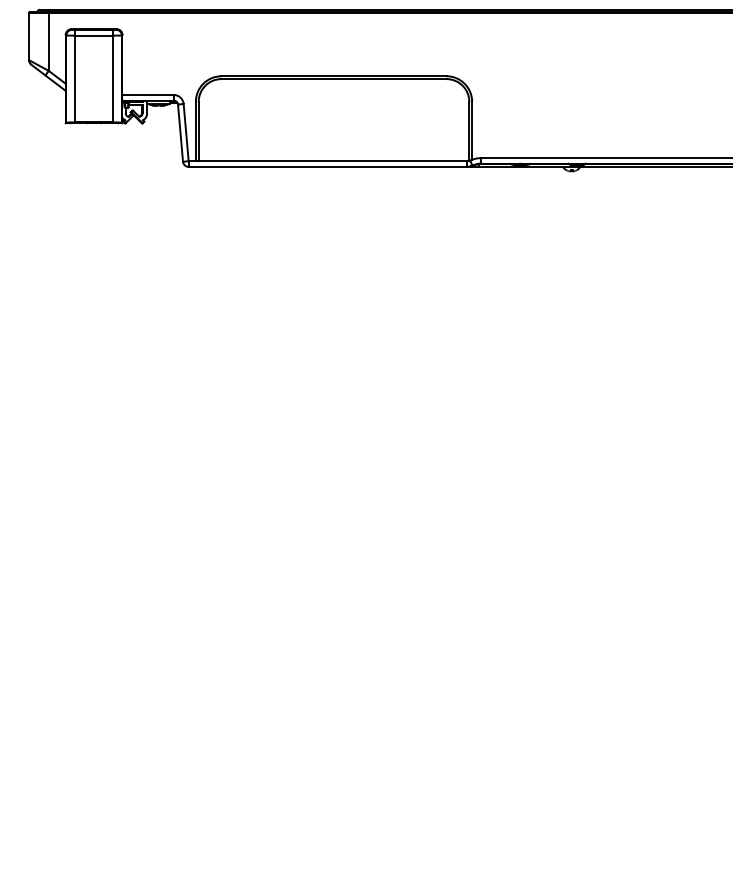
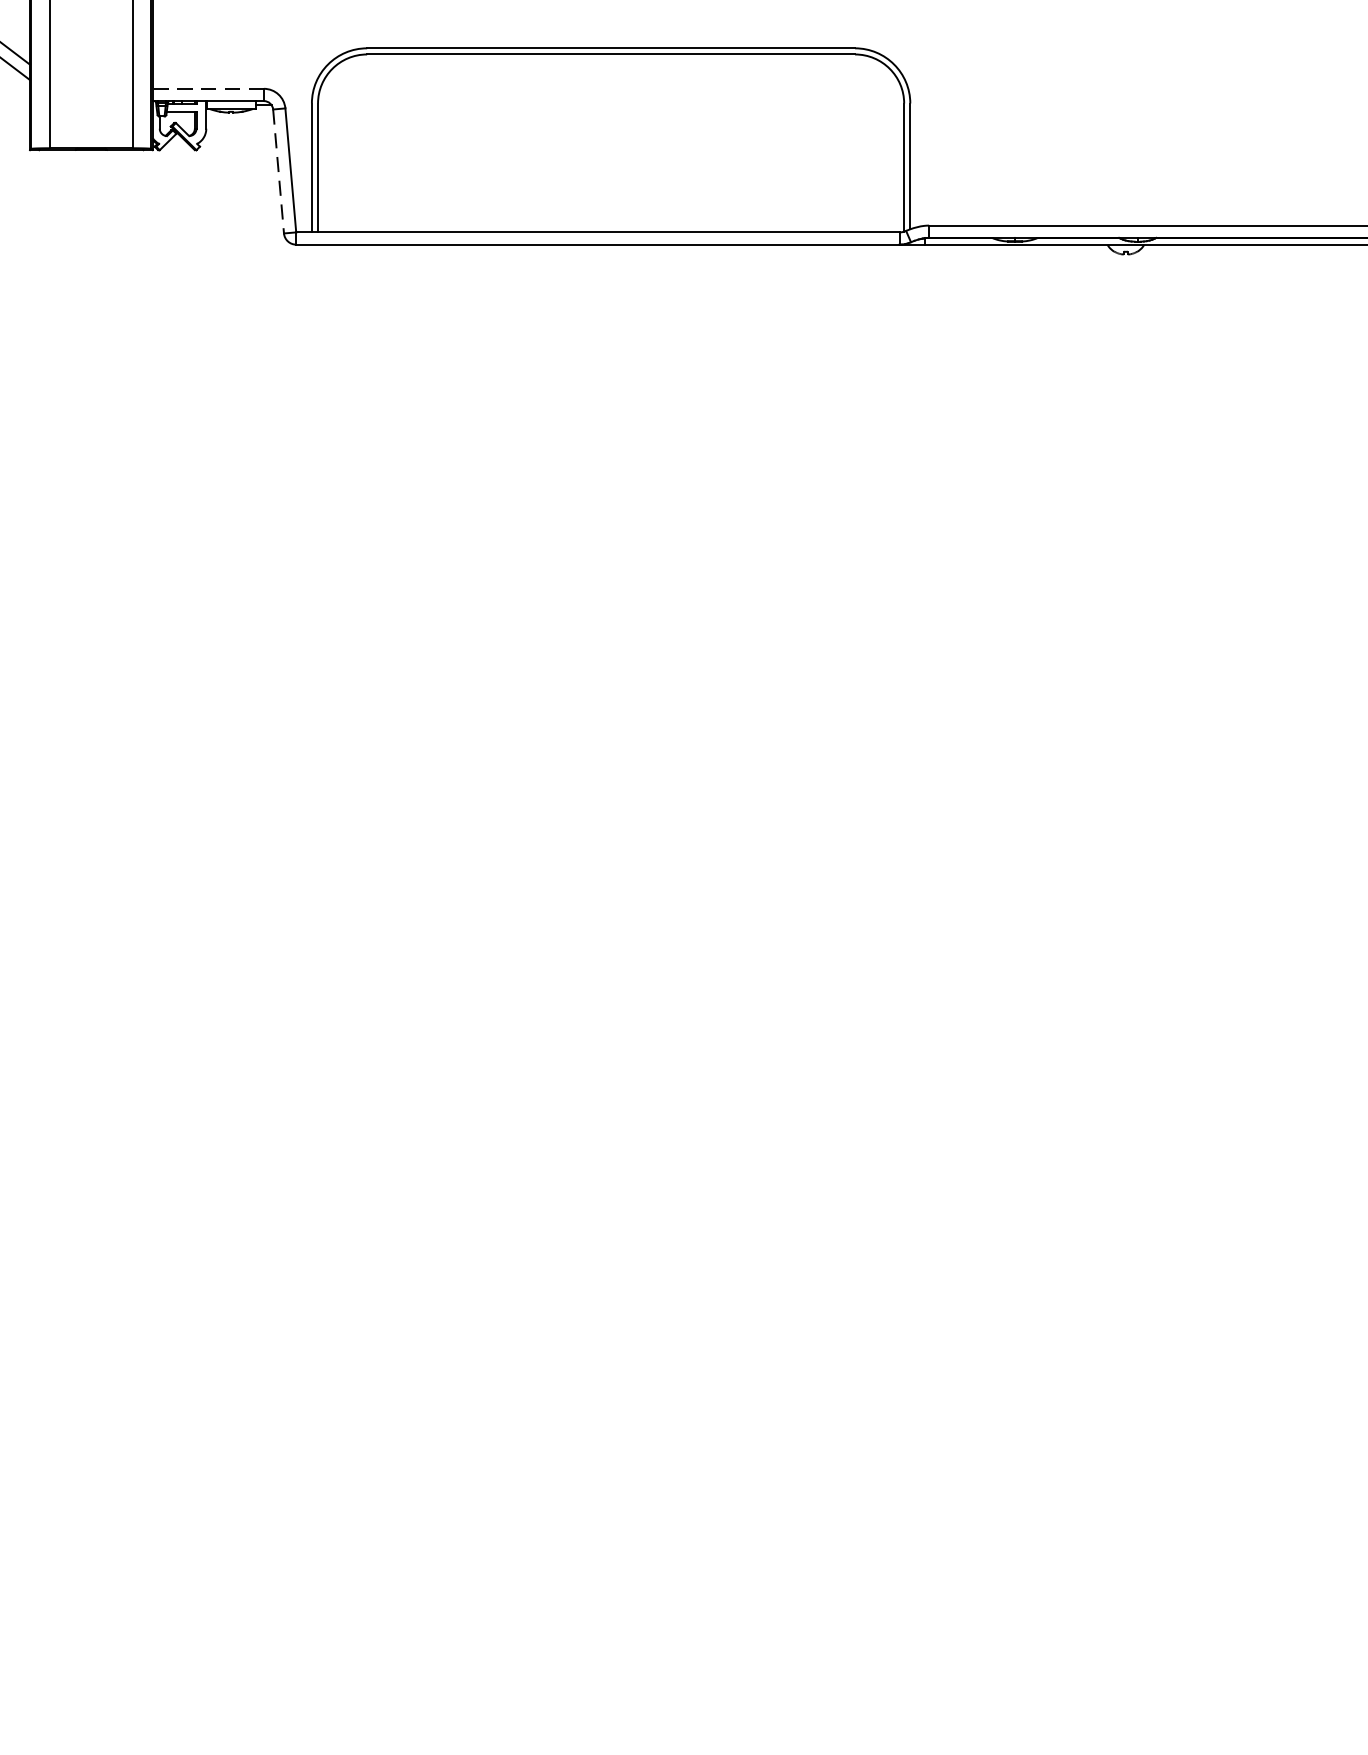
line: (148, 94) -> (209, 87), solid -> dashed
line: (180, 133) -> (278, 172), solid -> dashed

